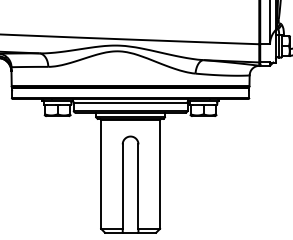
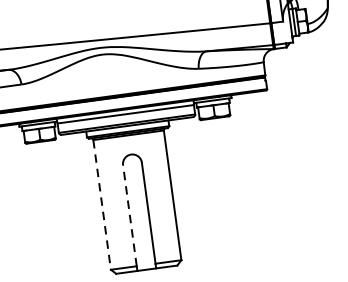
line: (101, 175) -> (102, 205), solid -> dashed
line: (122, 186) -> (129, 215), solid -> dashed

